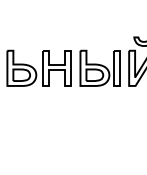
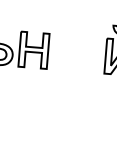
part: (99, 67) -> (76, 52), removed

